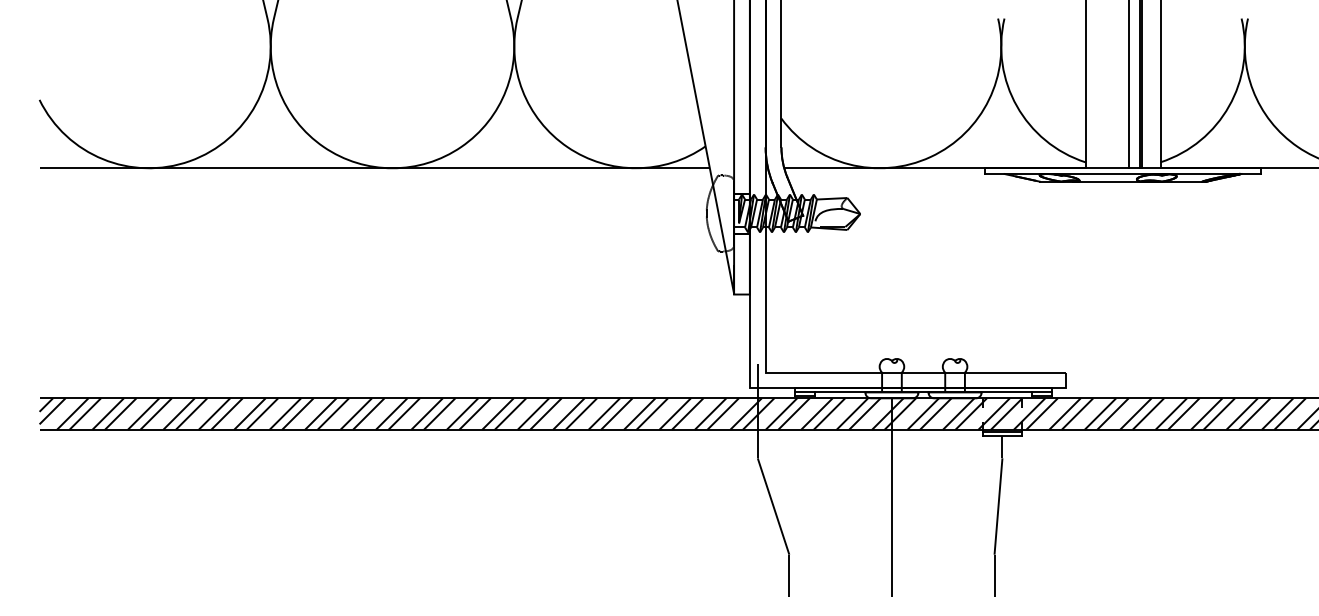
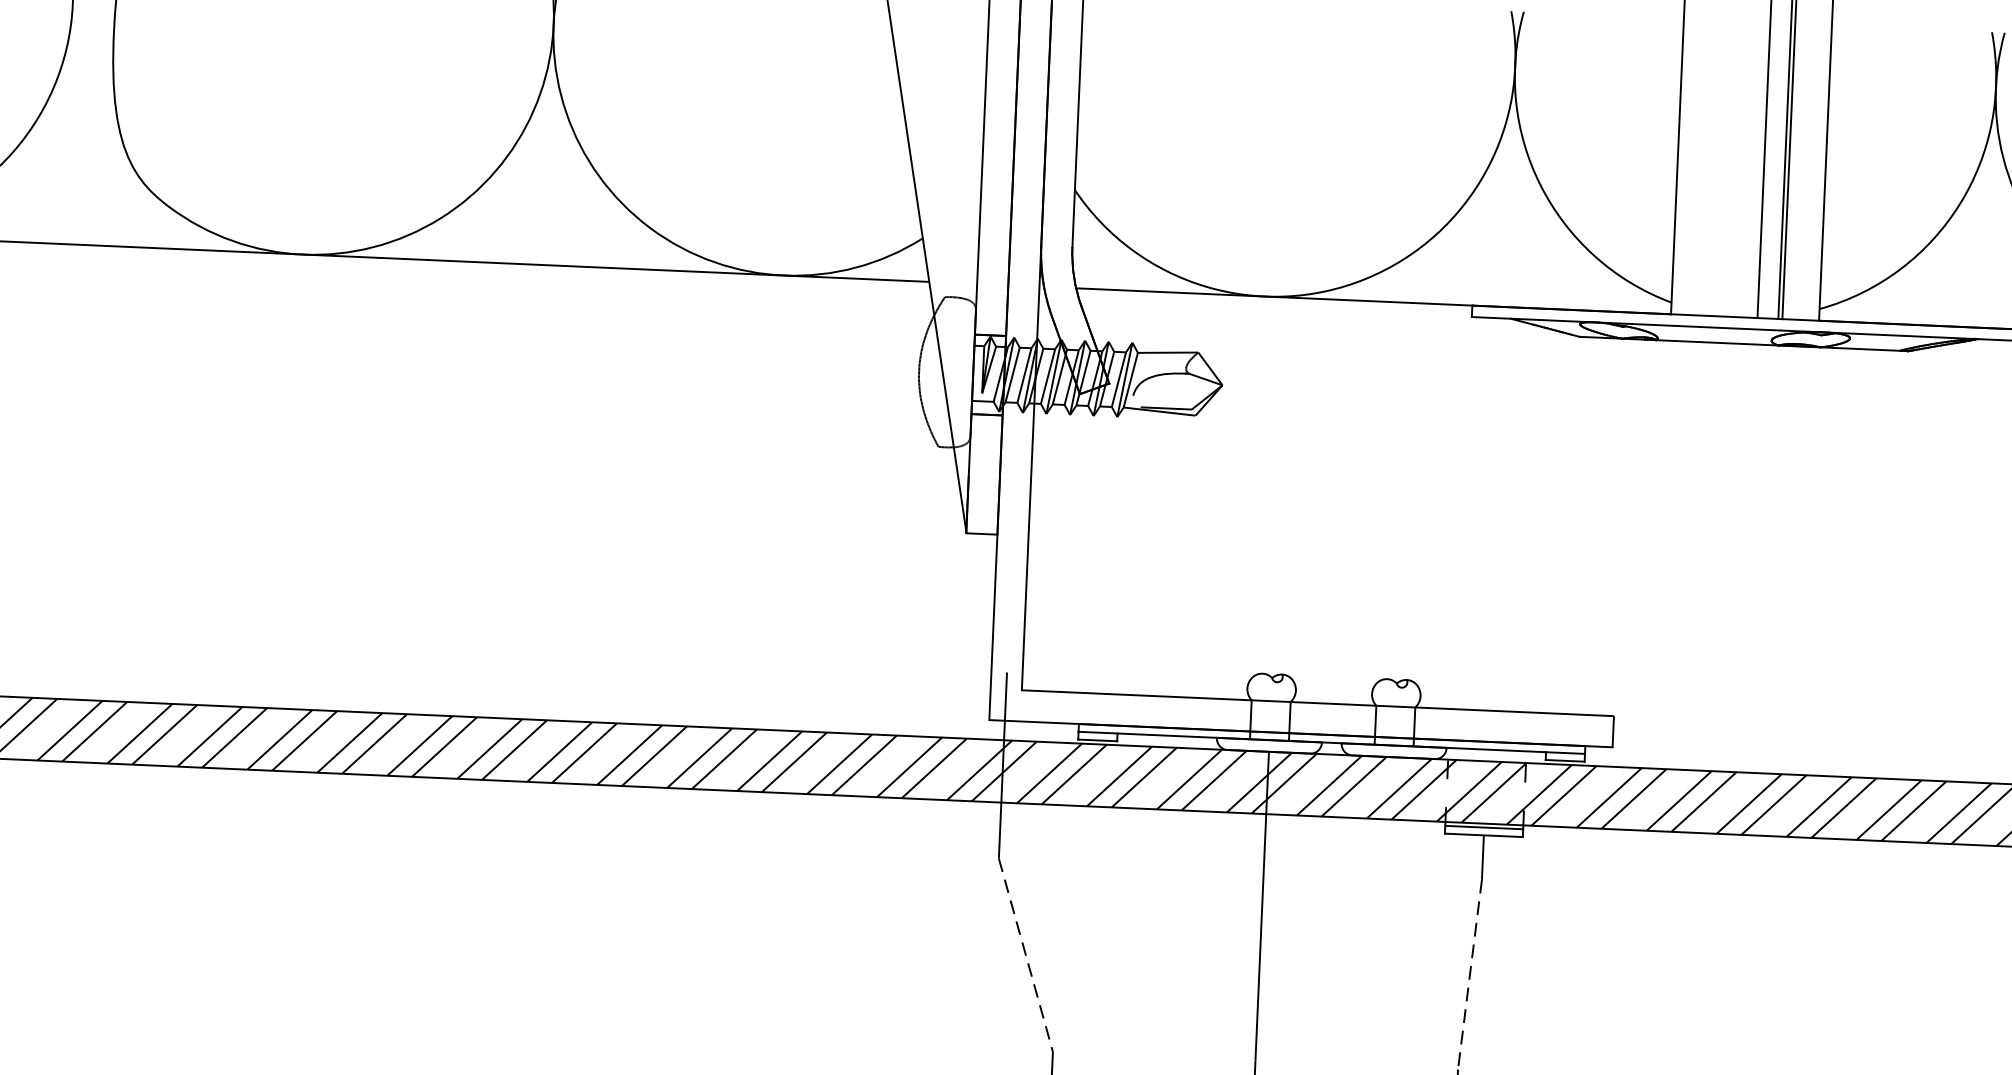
line: (773, 506) -> (1025, 955), solid -> dashed
line: (998, 507) -> (1469, 976), solid -> dashed

